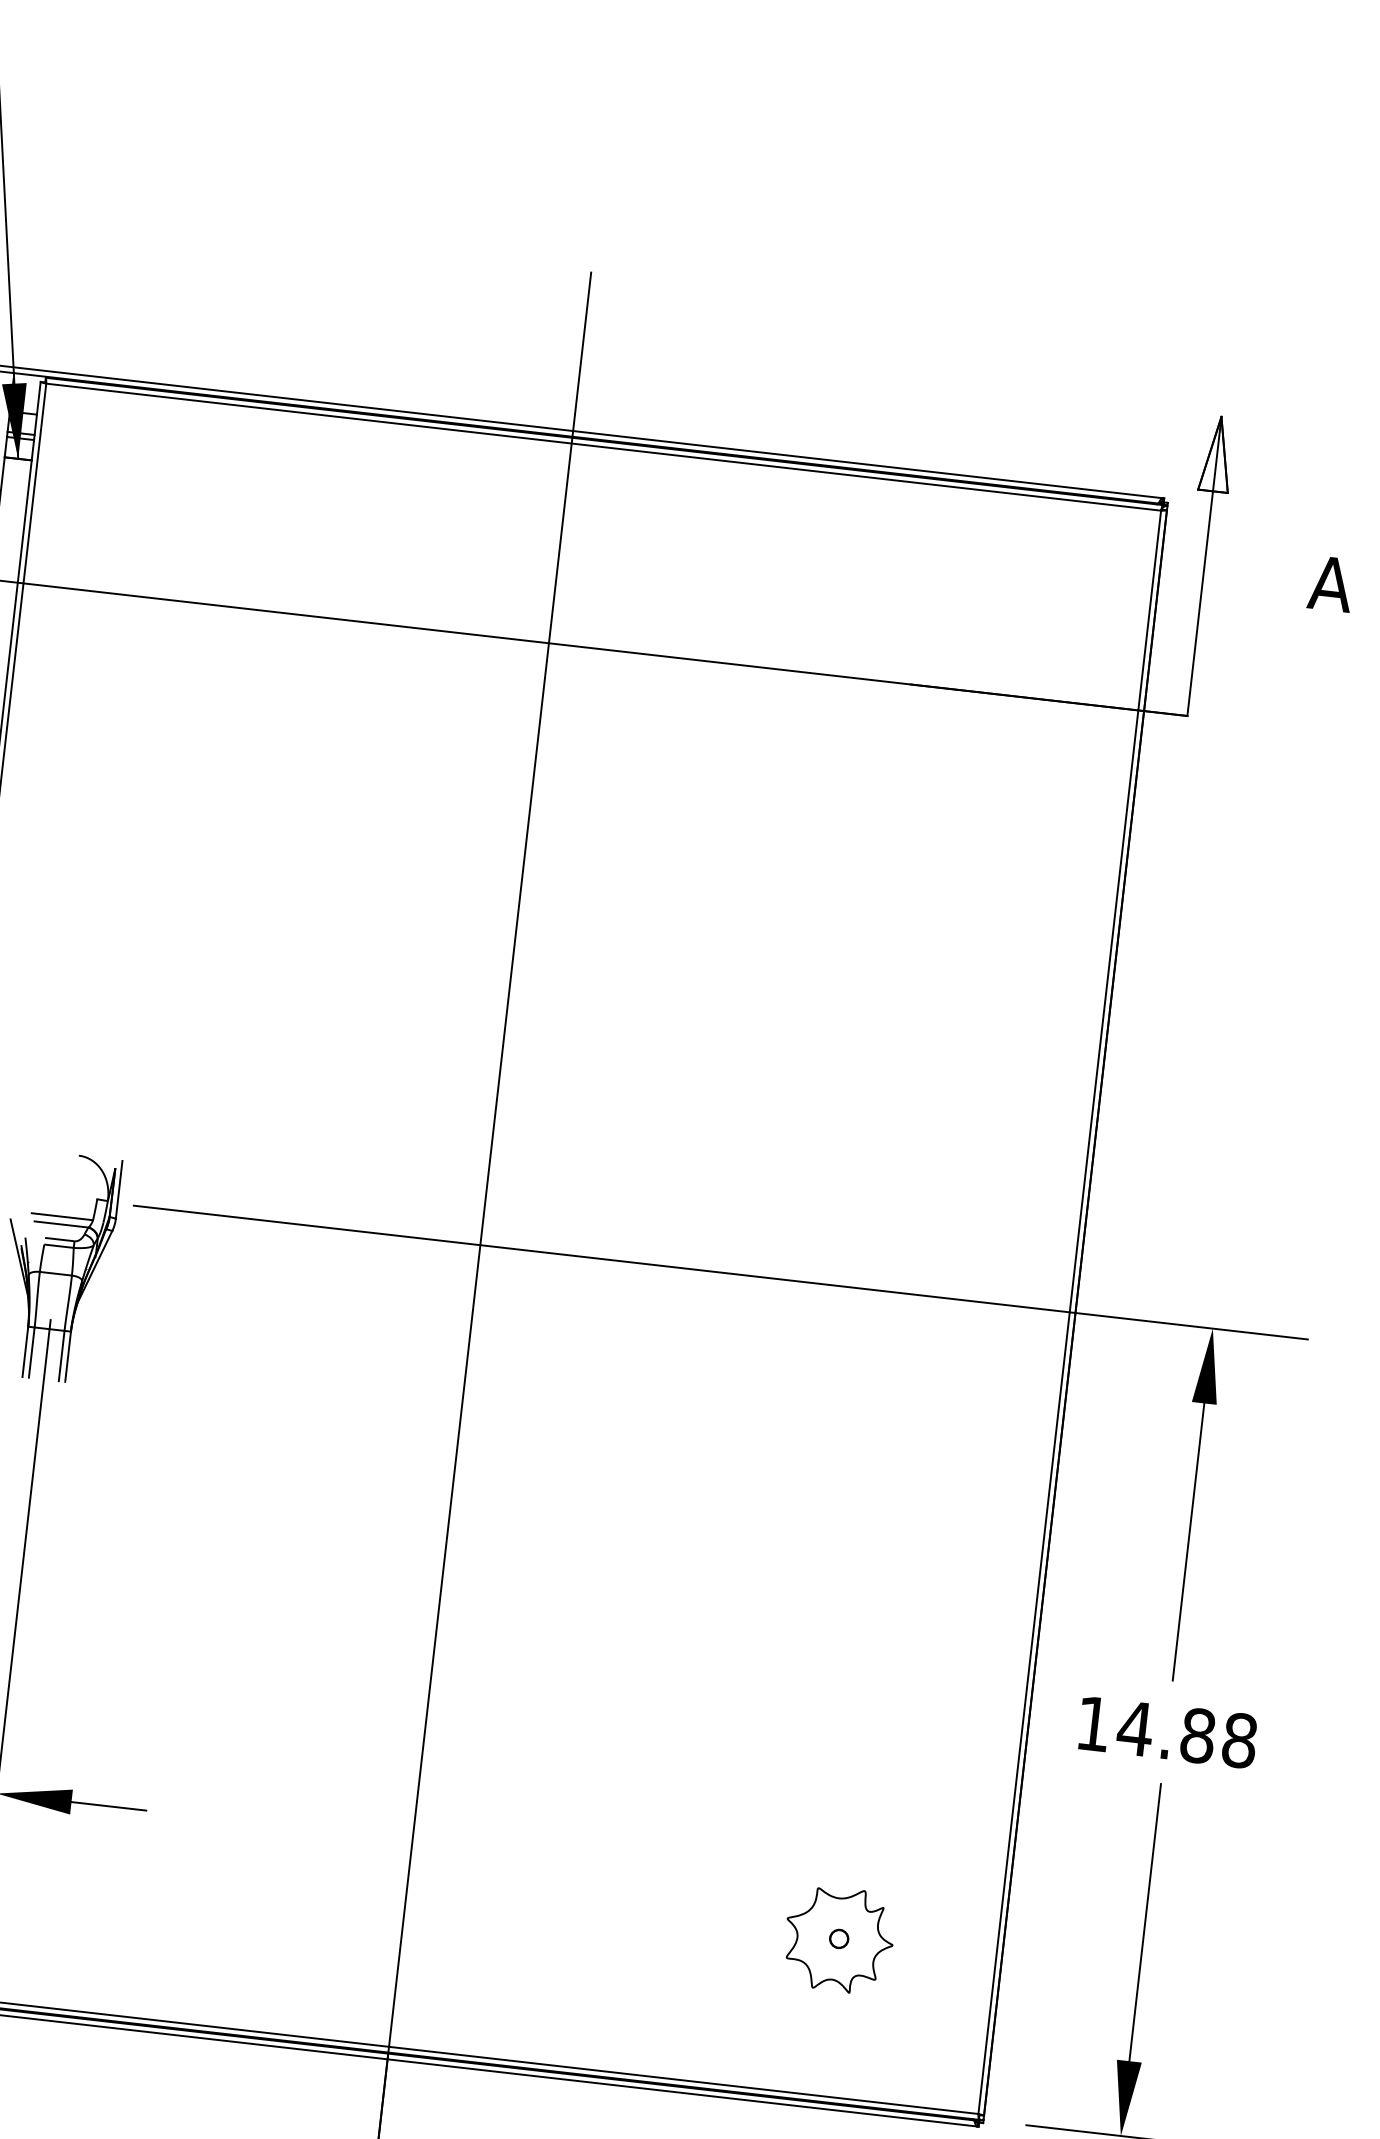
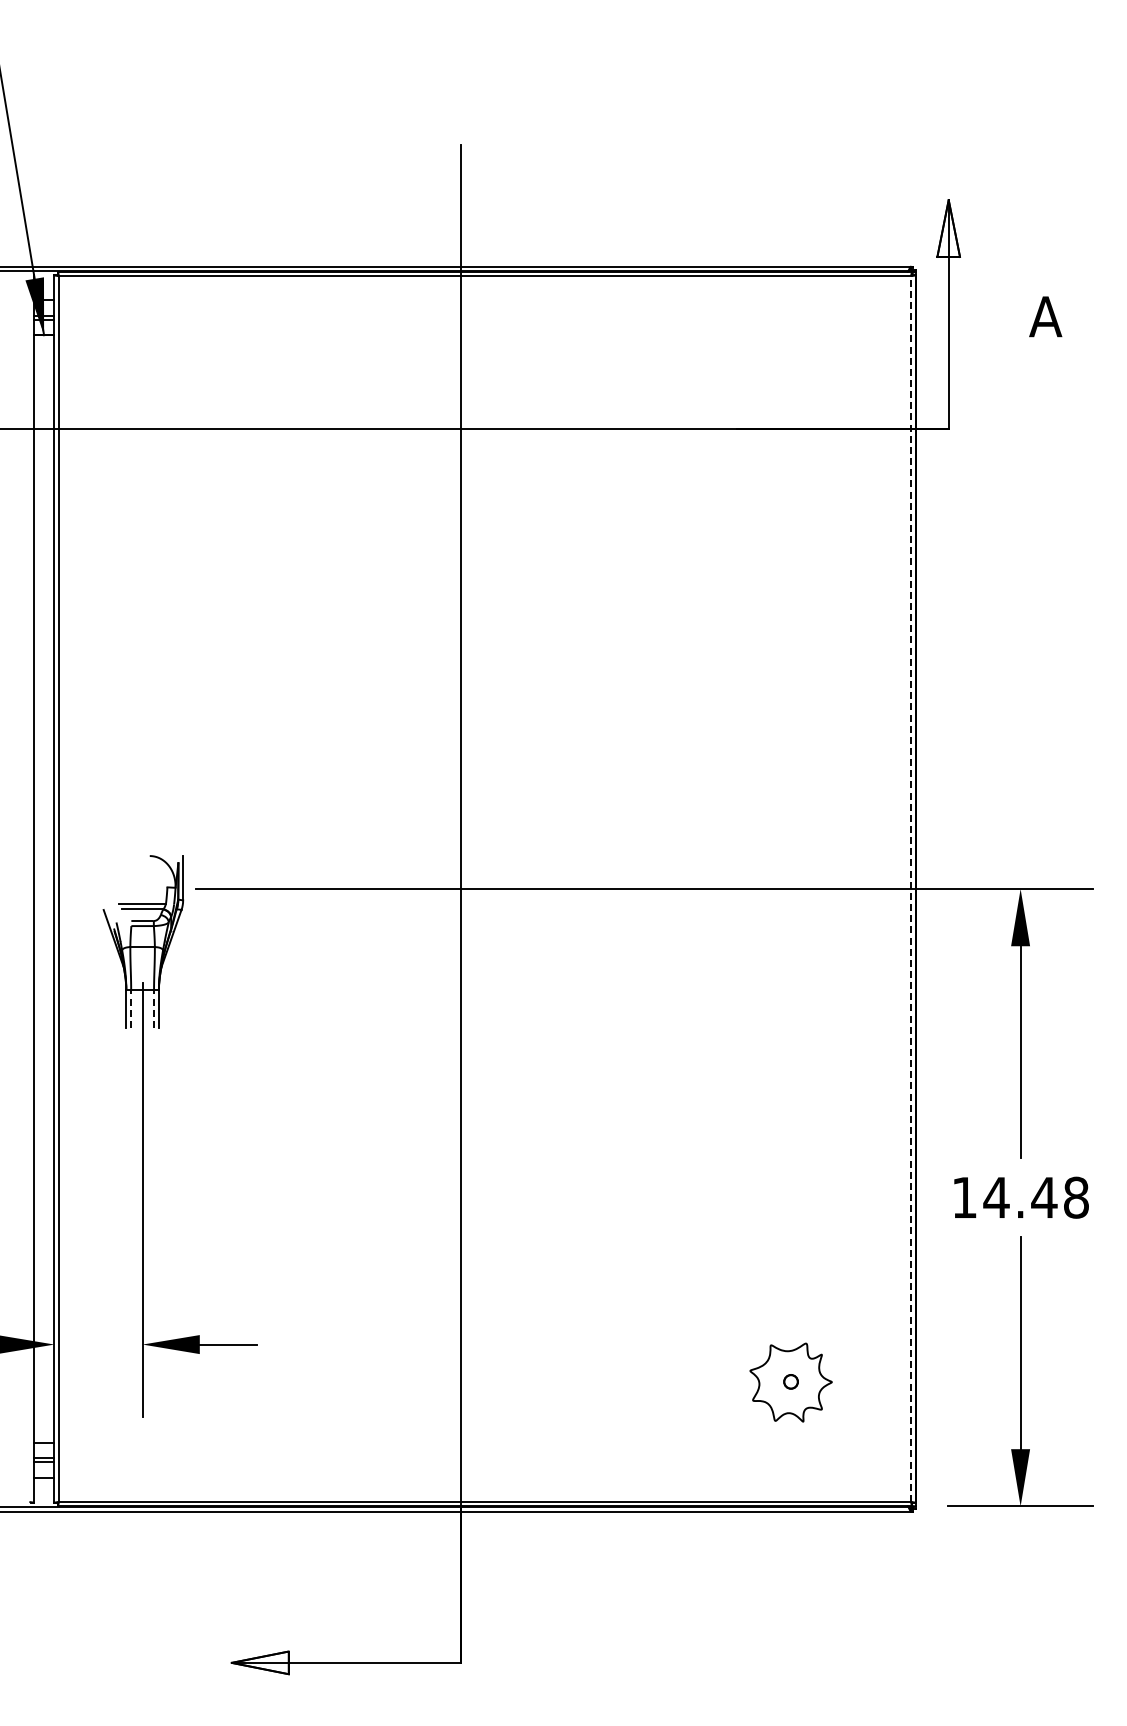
line: (1070, 1312) -> (911, 889), solid -> dashed
line: (32, 1352) -> (131, 1008), solid -> dashed
line: (62, 1355) -> (154, 1008), solid -> dashed
text: (1198, 1735) -> (1044, 1197), 14.88 -> 14.48

